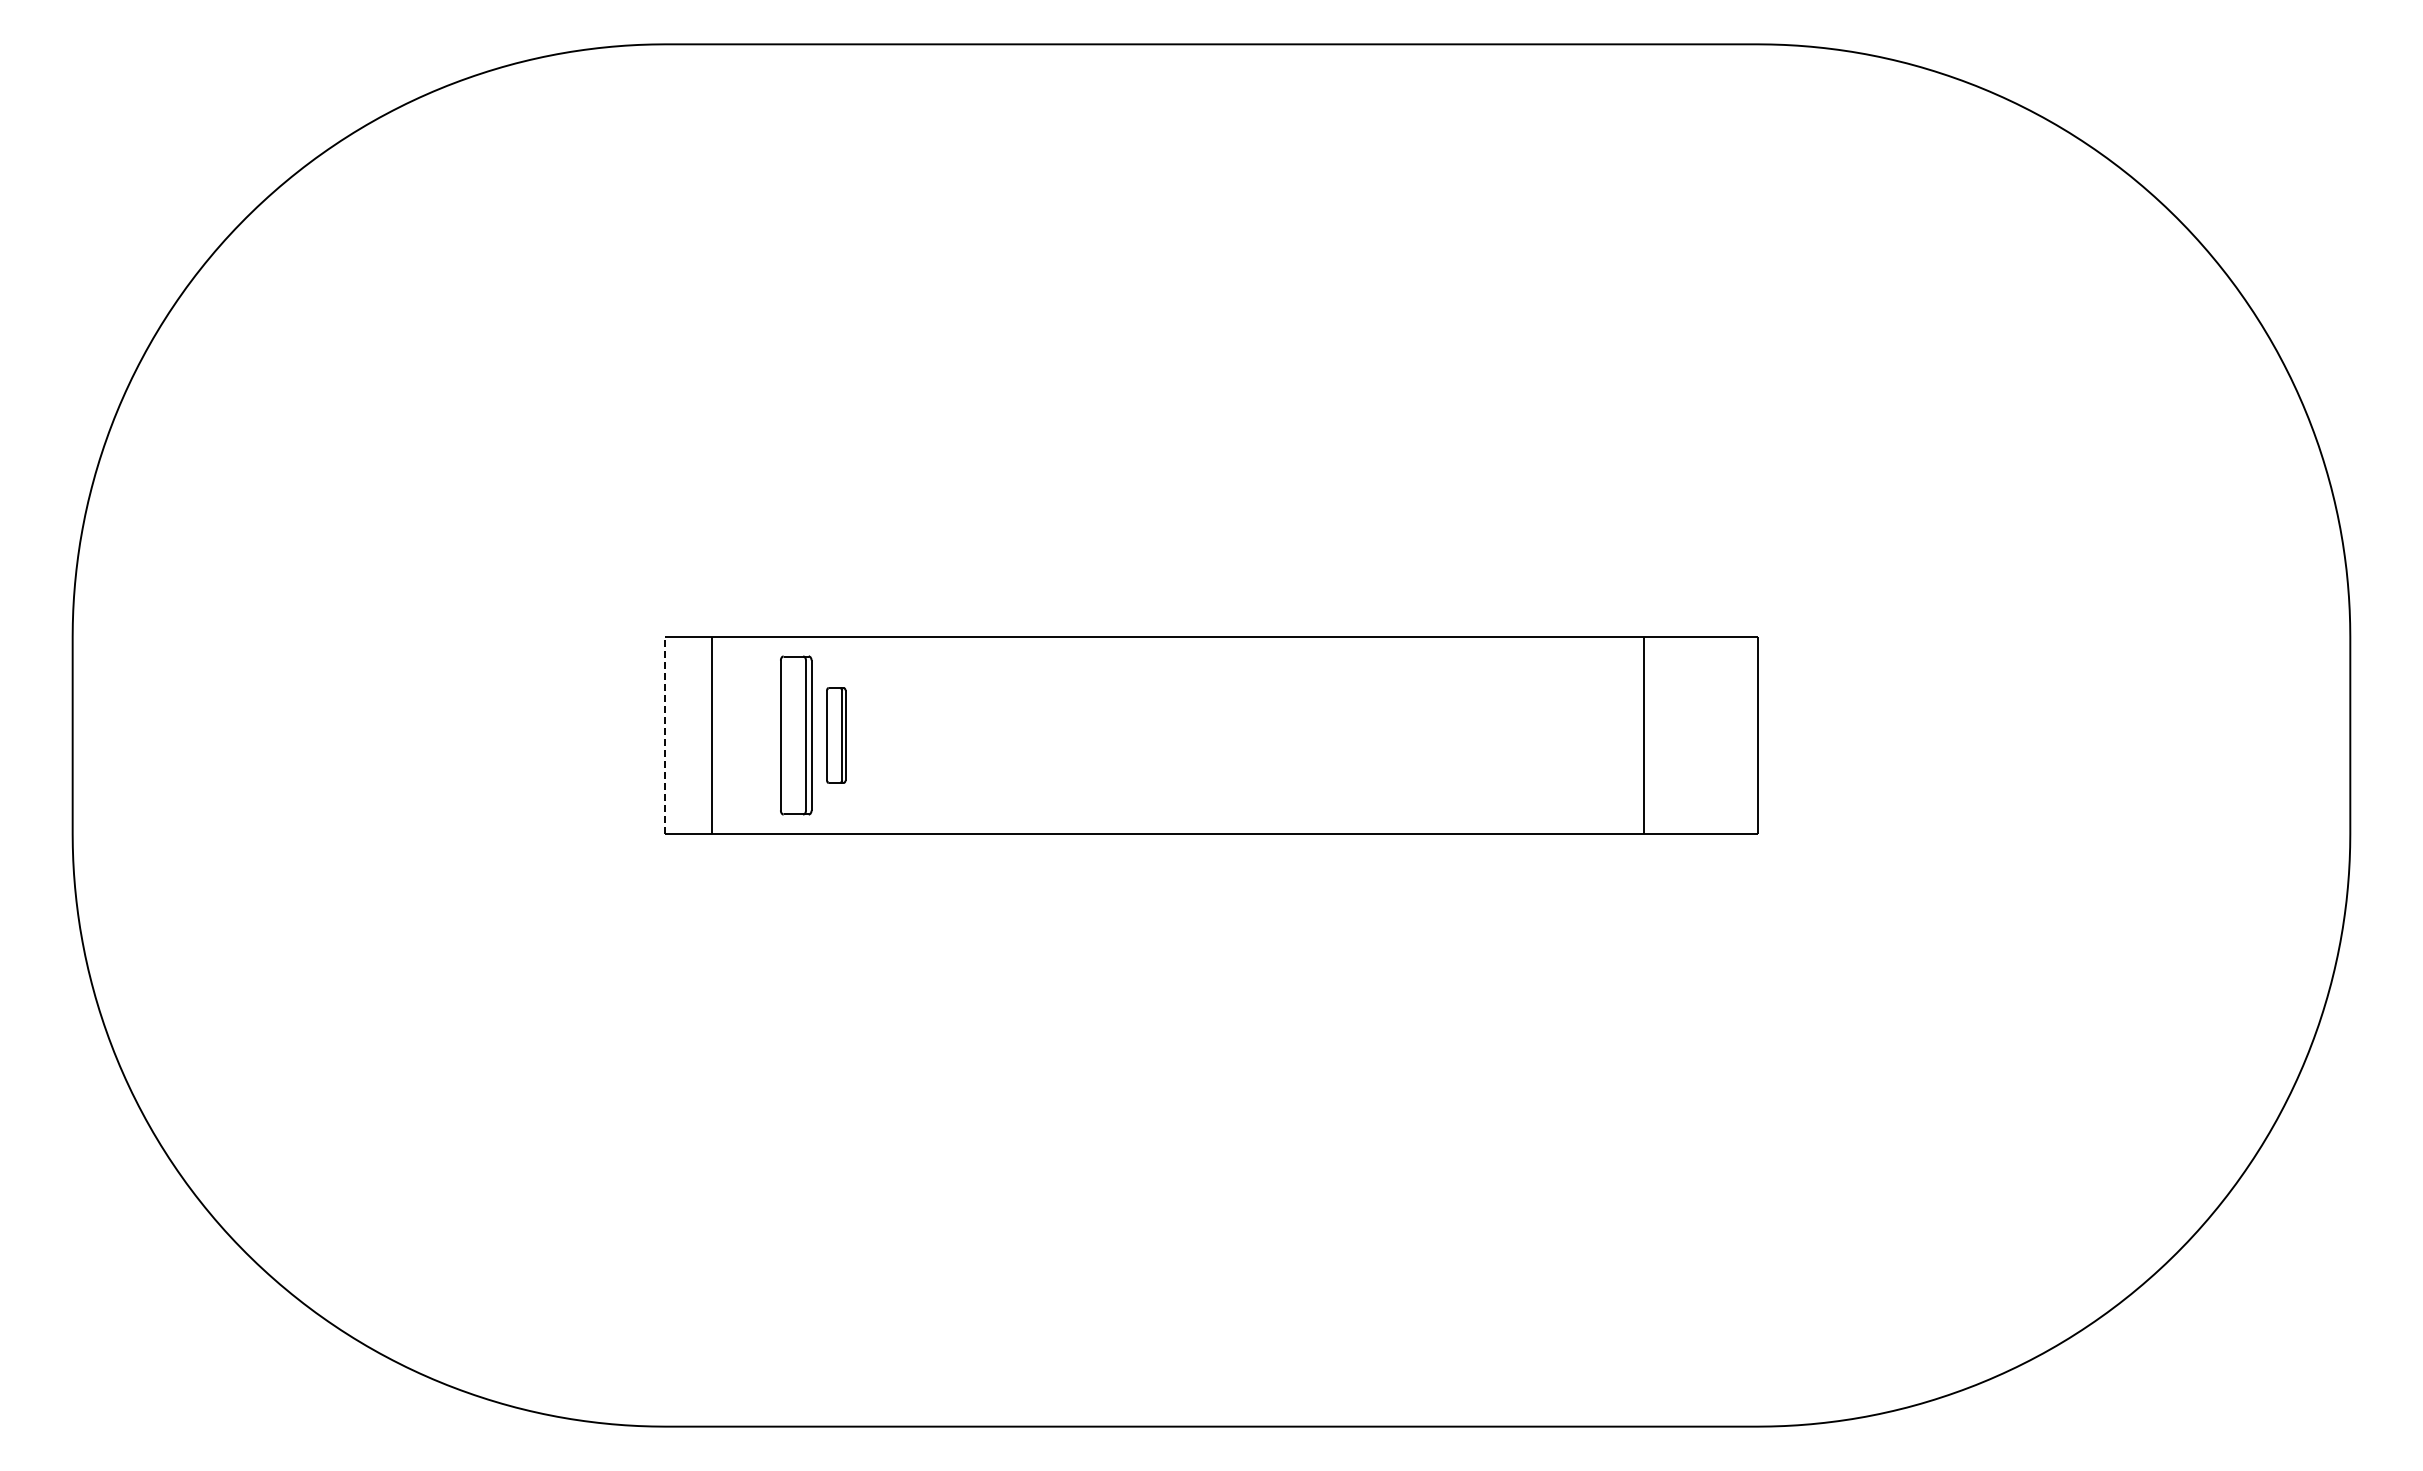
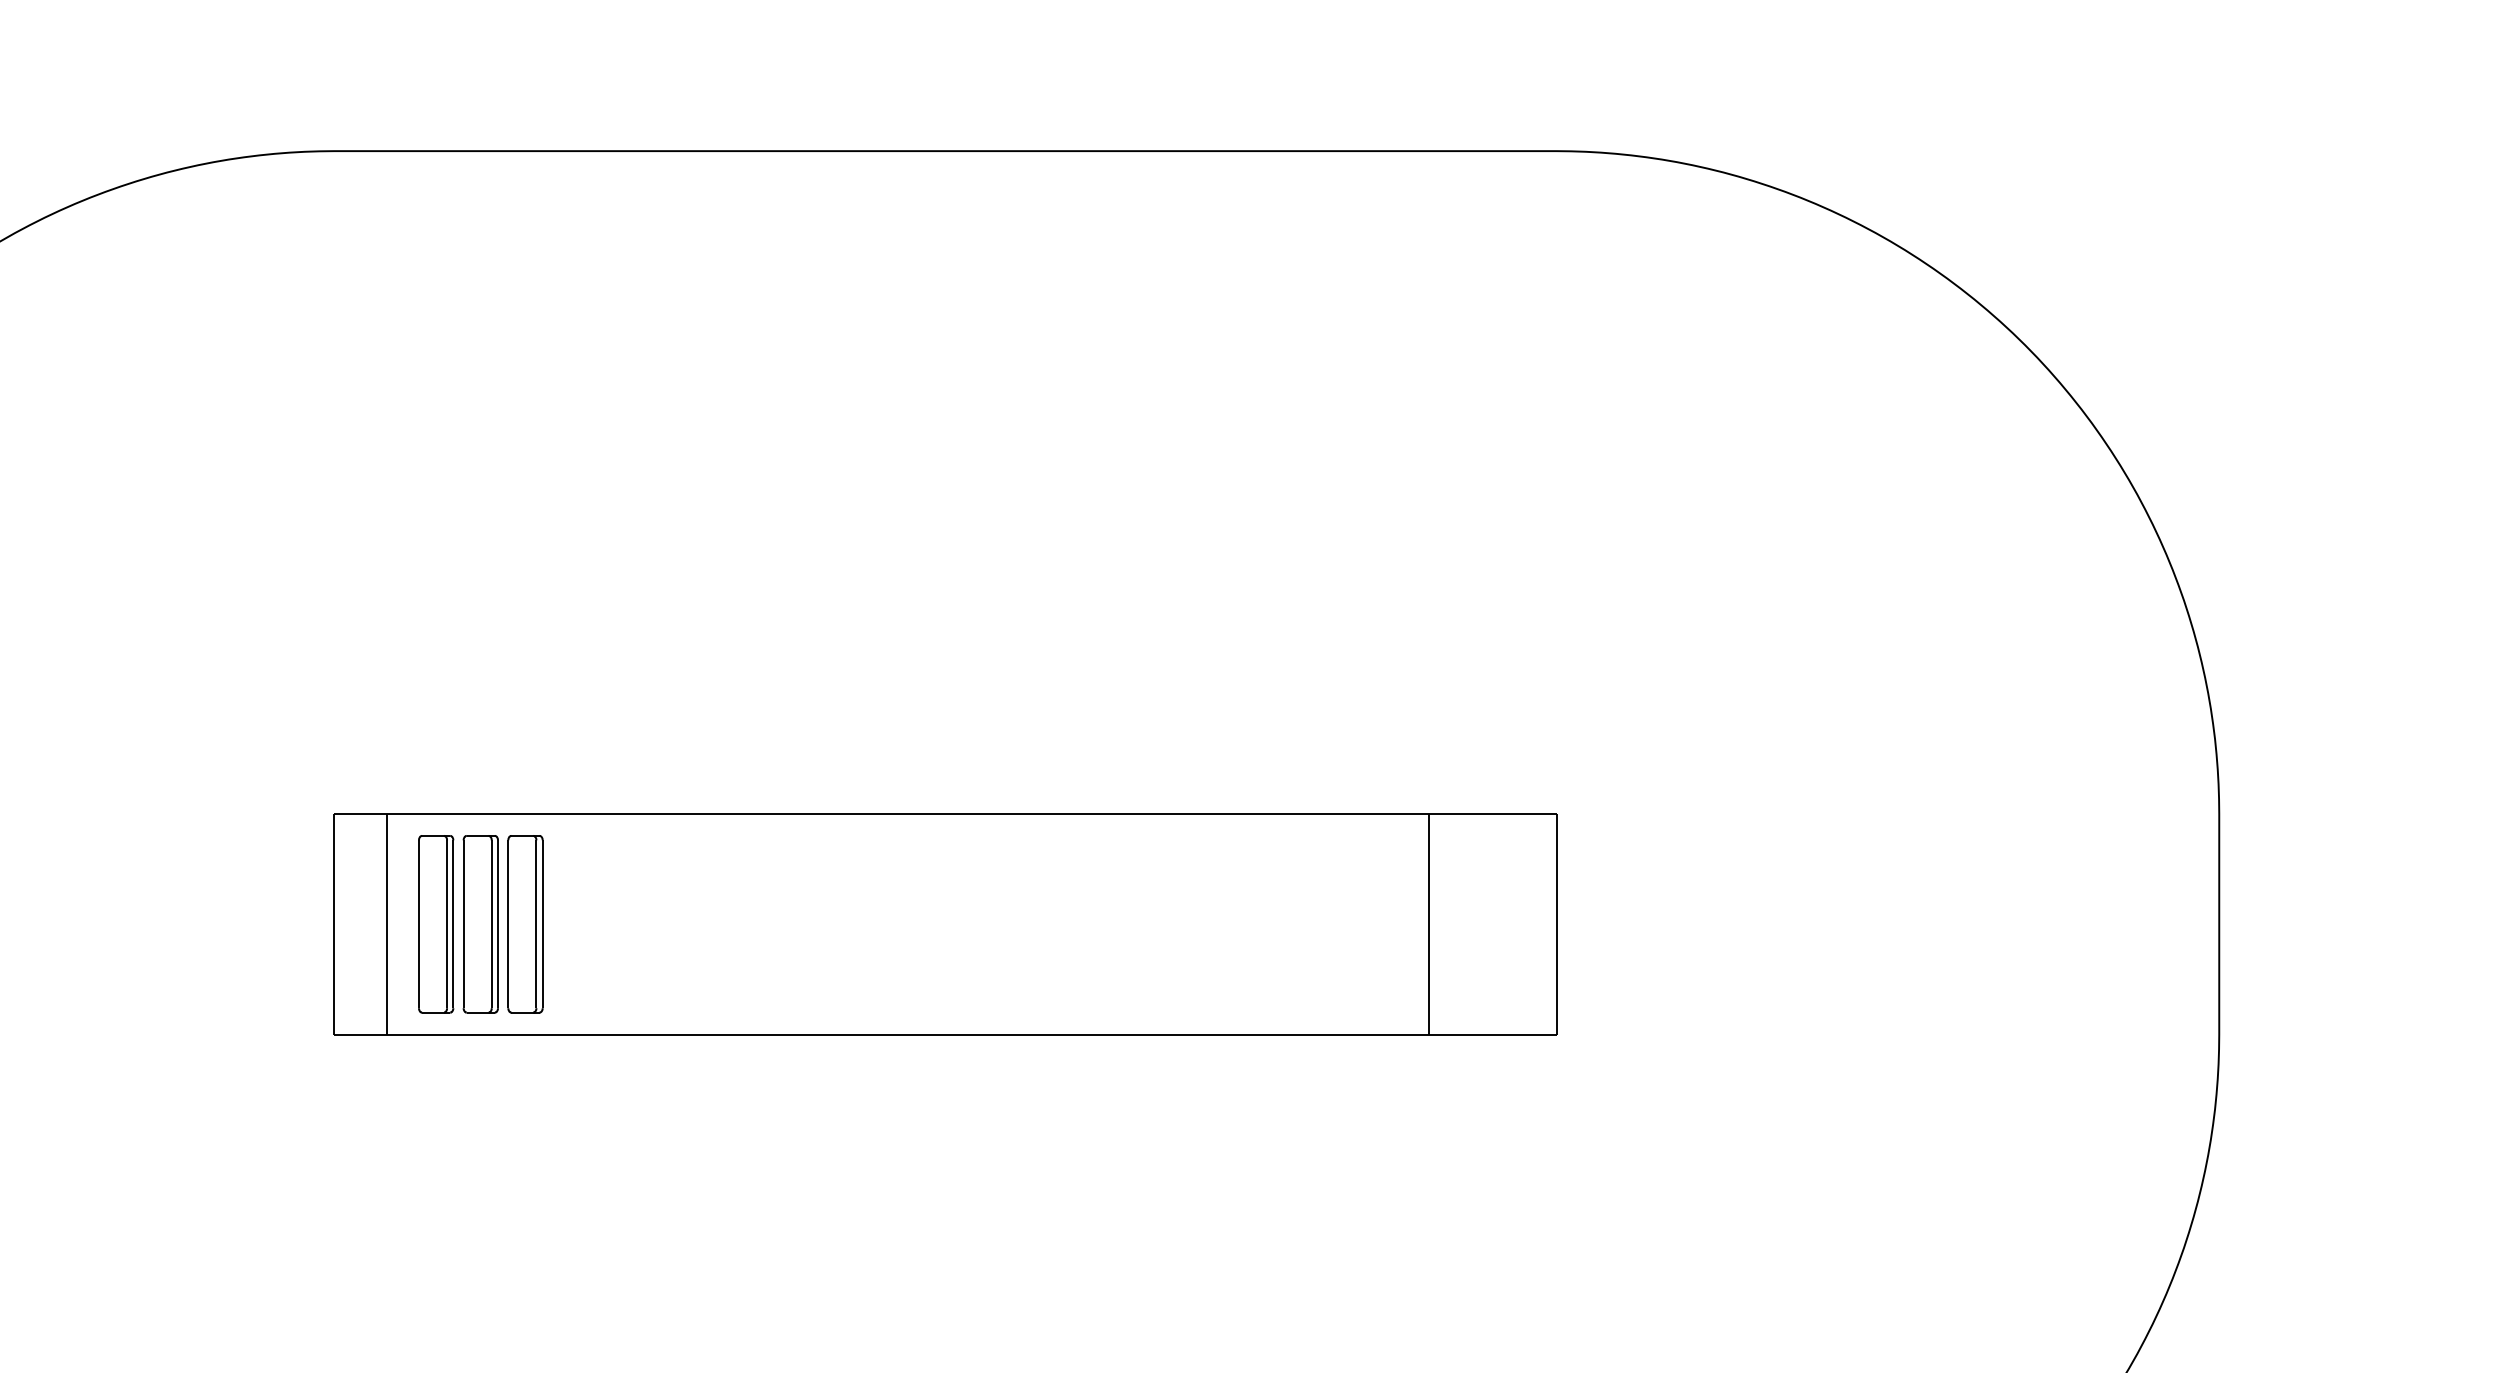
line: (665, 735) -> (334, 924), dashed -> solid
part: (756, 735) -> (436, 924), added
part: (836, 735) -> (525, 924), size x1.67

